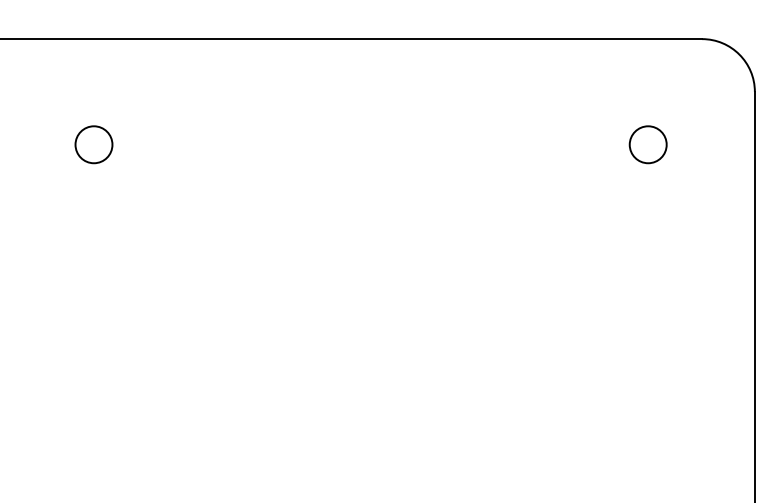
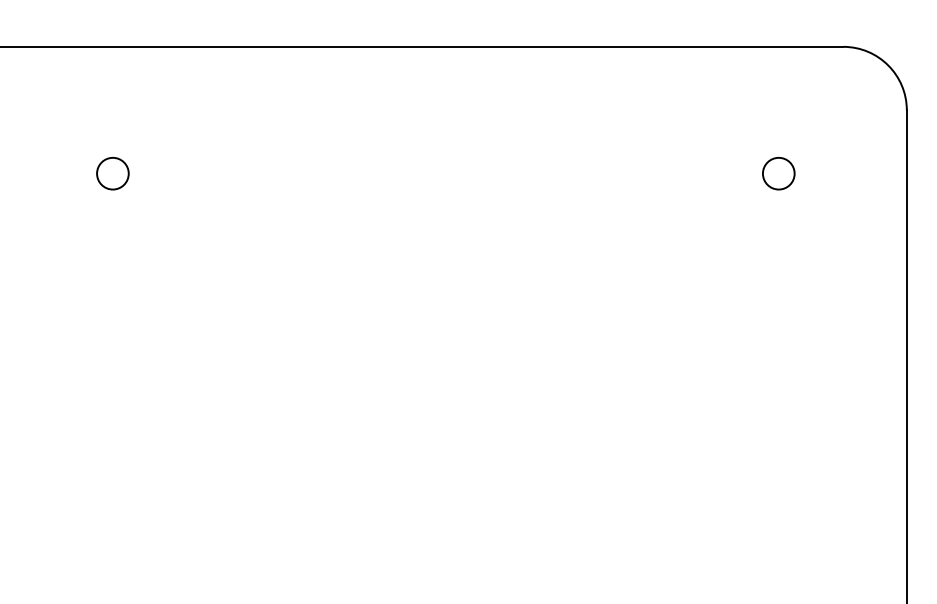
circle: (93, 144) -> (112, 173), size x0.71
circle: (648, 144) -> (779, 173), size x0.71

